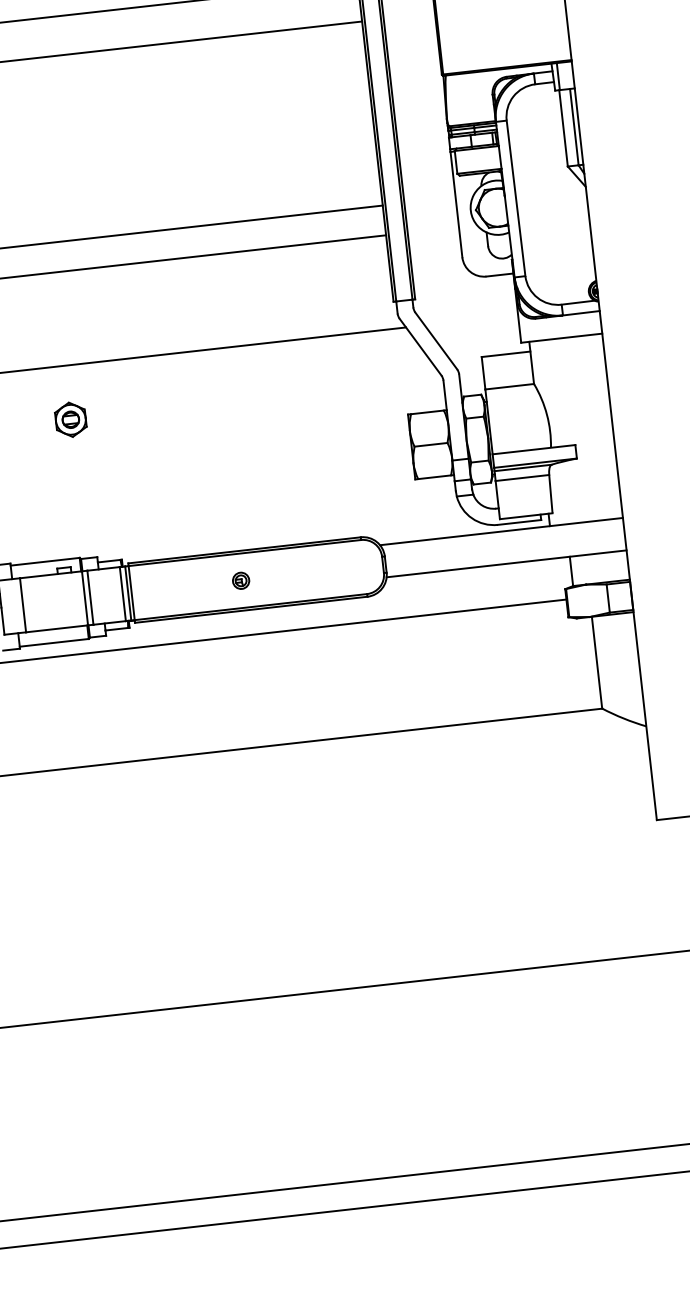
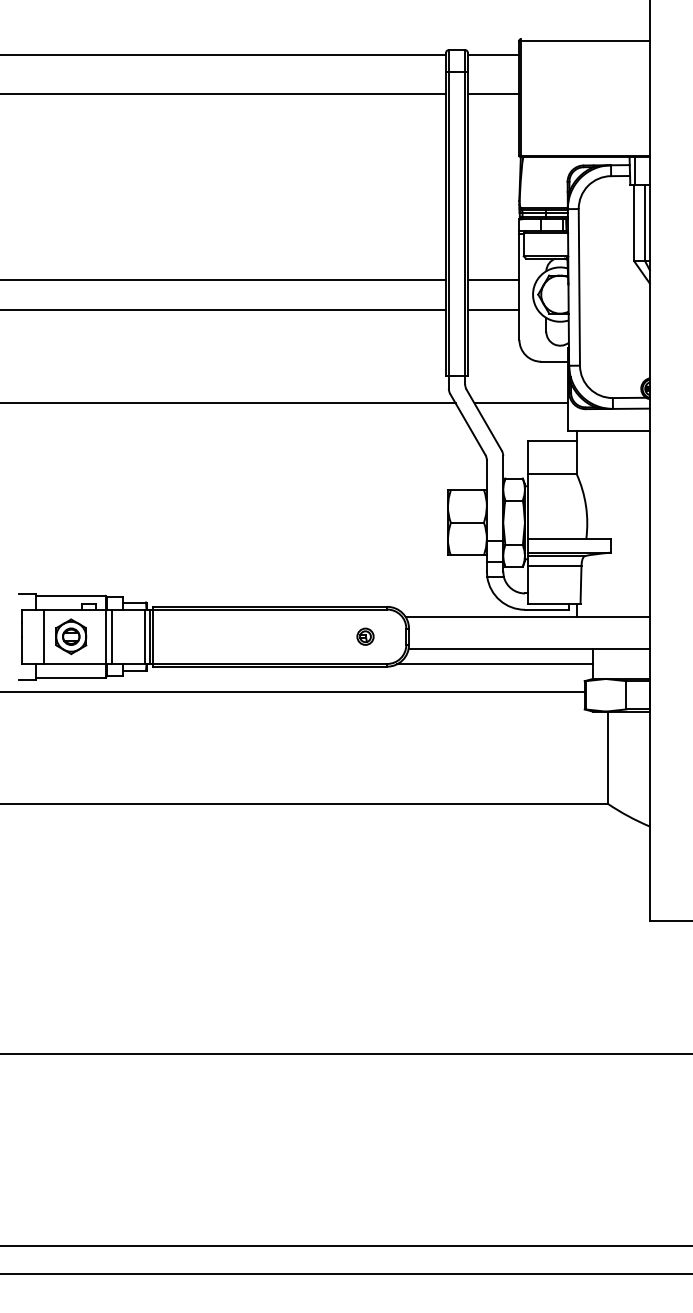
line: (409, 16) -> (493, 94), added
line: (429, 200) -> (493, 279), added
line: (433, 229) -> (493, 309), added
line: (471, 320) -> (521, 403), added
part: (71, 419) -> (71, 636), moved
part: (241, 580) -> (365, 636), moved
line: (473, 582) -> (494, 664), added

